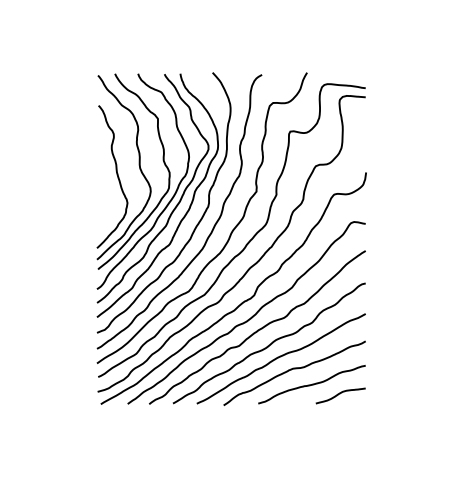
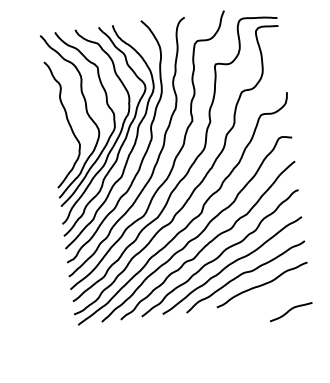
curve: (340, 394) -> (290, 310), moved

